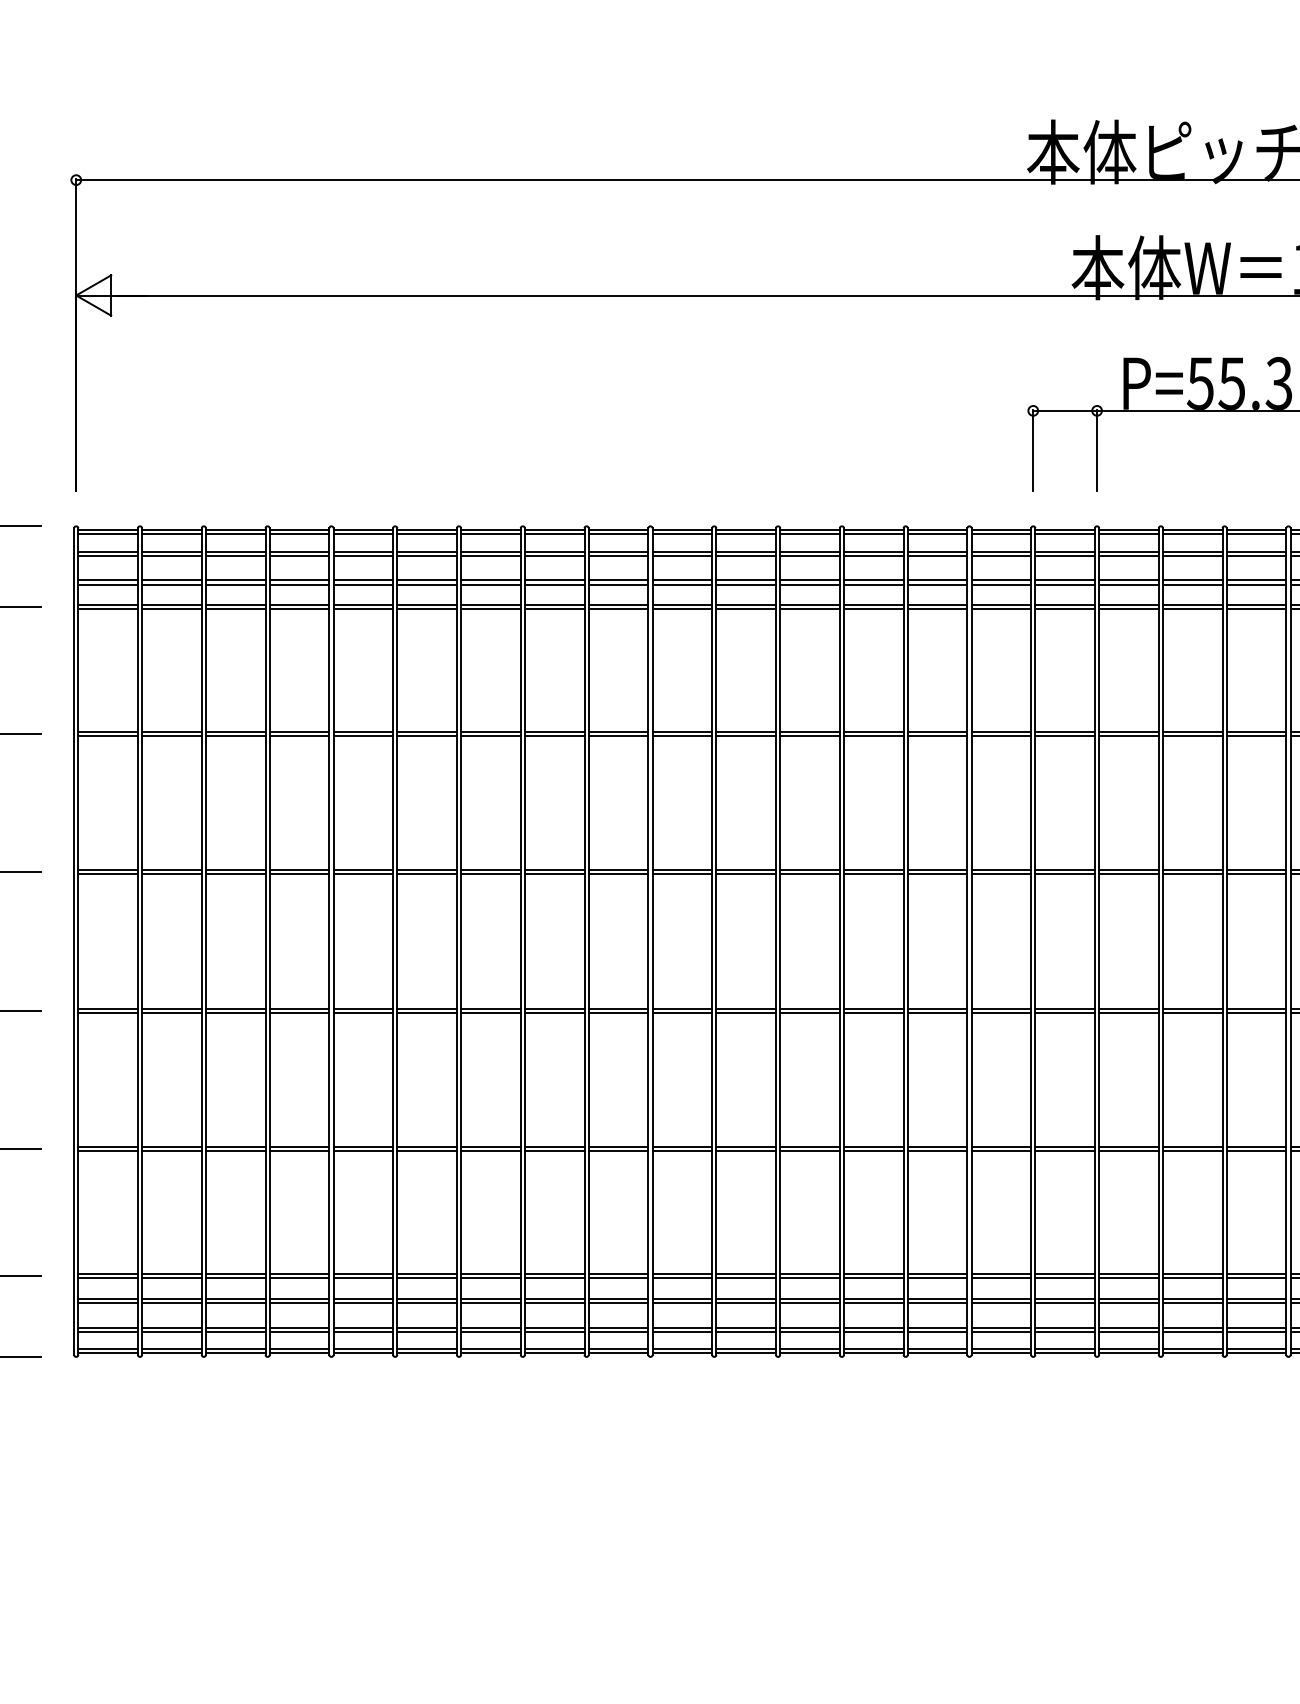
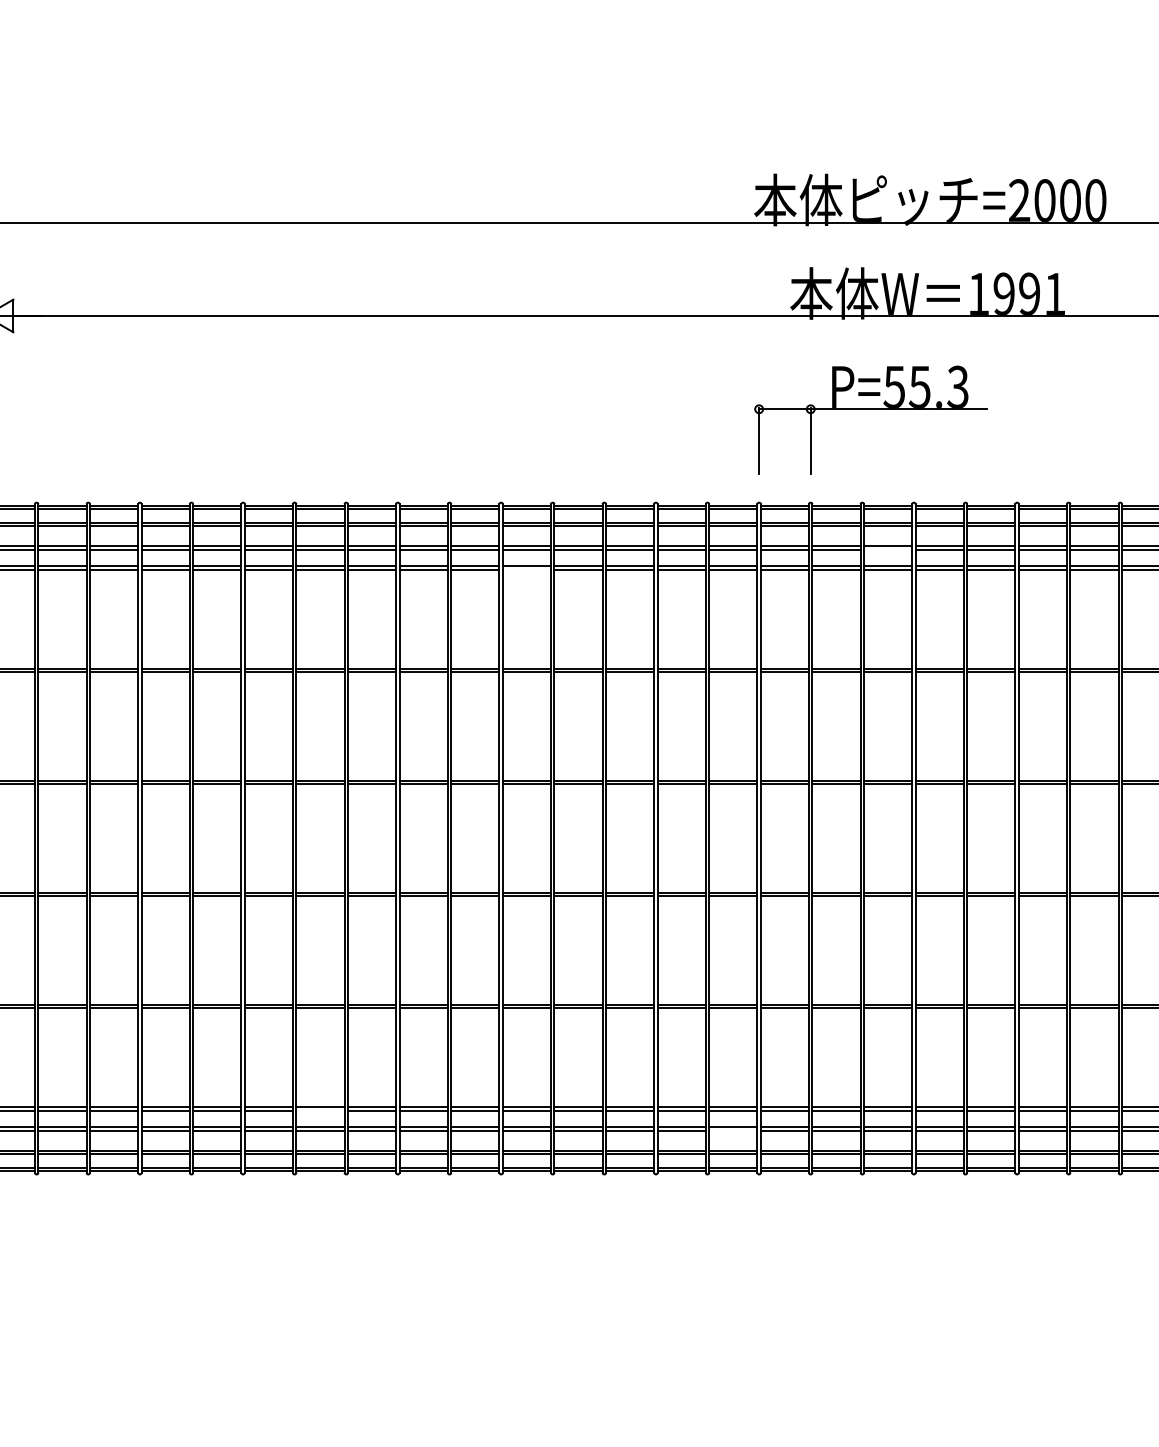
line: (1193, 584) -> (888, 549), removed
line: (745, 608) -> (526, 569), removed
line: (490, 1277) -> (320, 1110), removed
line: (1001, 1302) -> (733, 1130), removed

